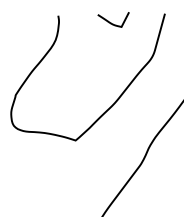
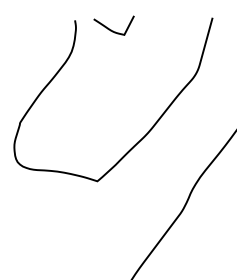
curve: (111, 22) -> (111, 29), moved

